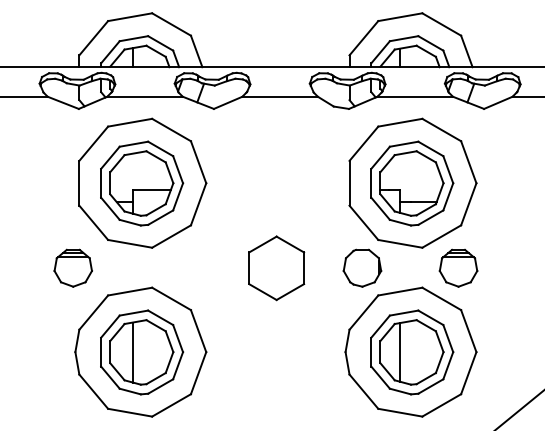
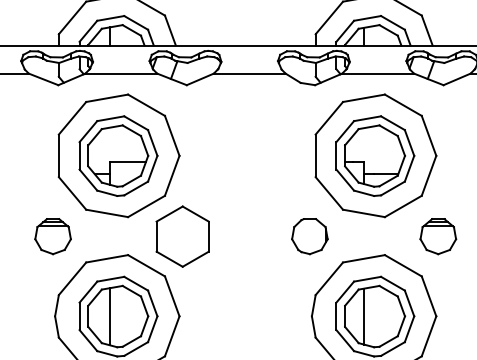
part: (362, 267) -> (309, 235), moved
part: (458, 267) -> (438, 235), moved
part: (276, 268) -> (182, 236), moved

